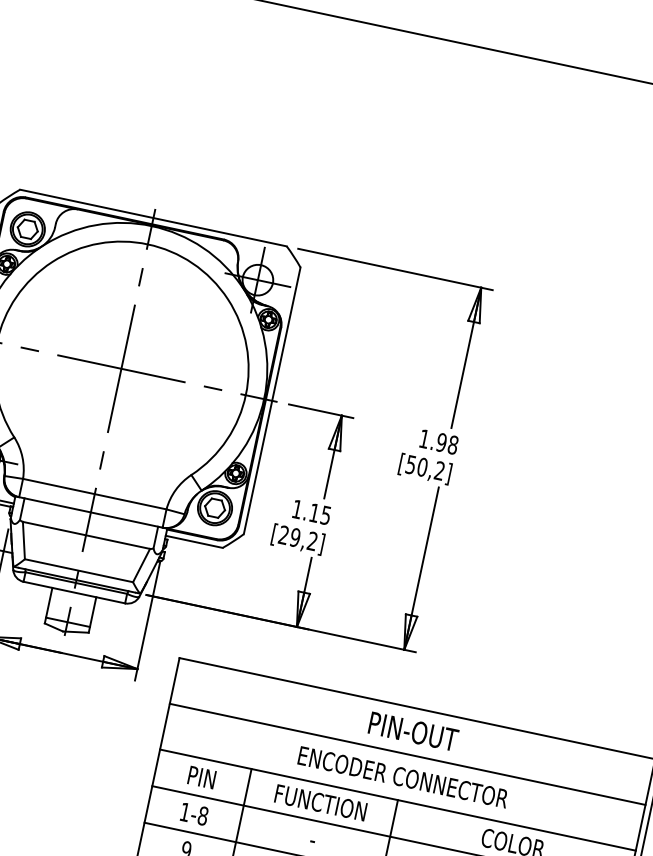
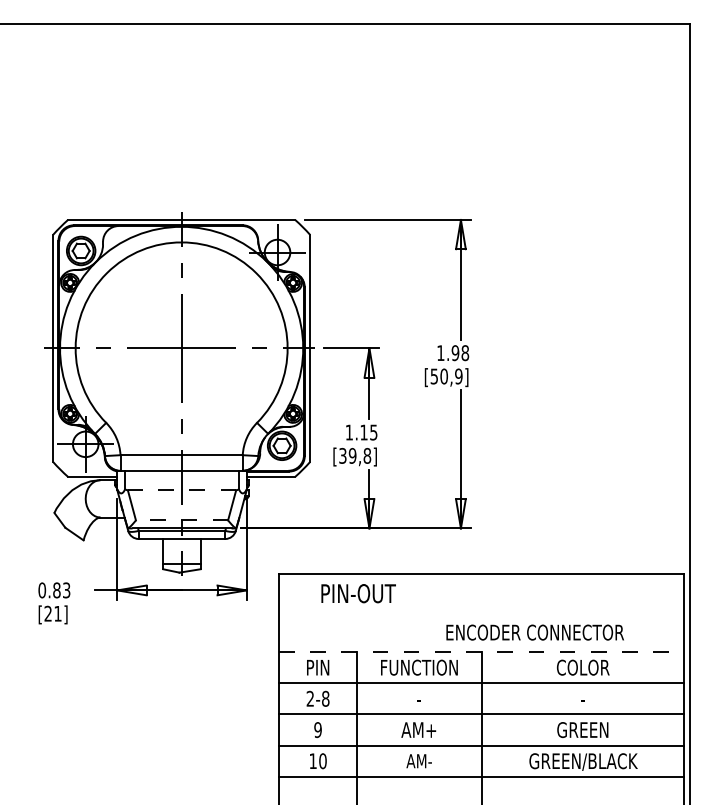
text: (439, 470) -> (458, 376), [50,2] -> [50,9]
line: (85, 535) -> (181, 490), solid -> dashed
text: (298, 537) -> (355, 455), [29,2] -> [39,8]
line: (78, 570) -> (181, 520), solid -> dashed
text: (413, 731) -> (358, 593), moved
line: (407, 754) -> (481, 613), removed
text: (402, 777) -> (534, 632), moved
line: (397, 800) -> (481, 652), solid -> dashed
text: (184, 811) -> (309, 698), 1-8 -> 2-8

